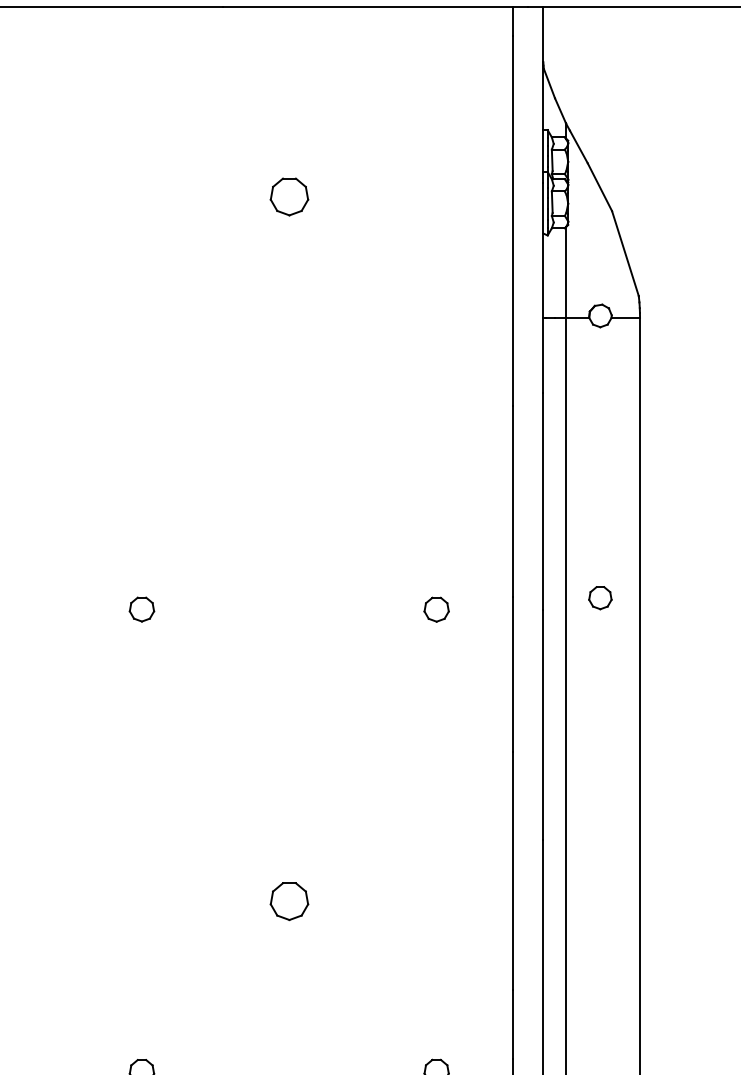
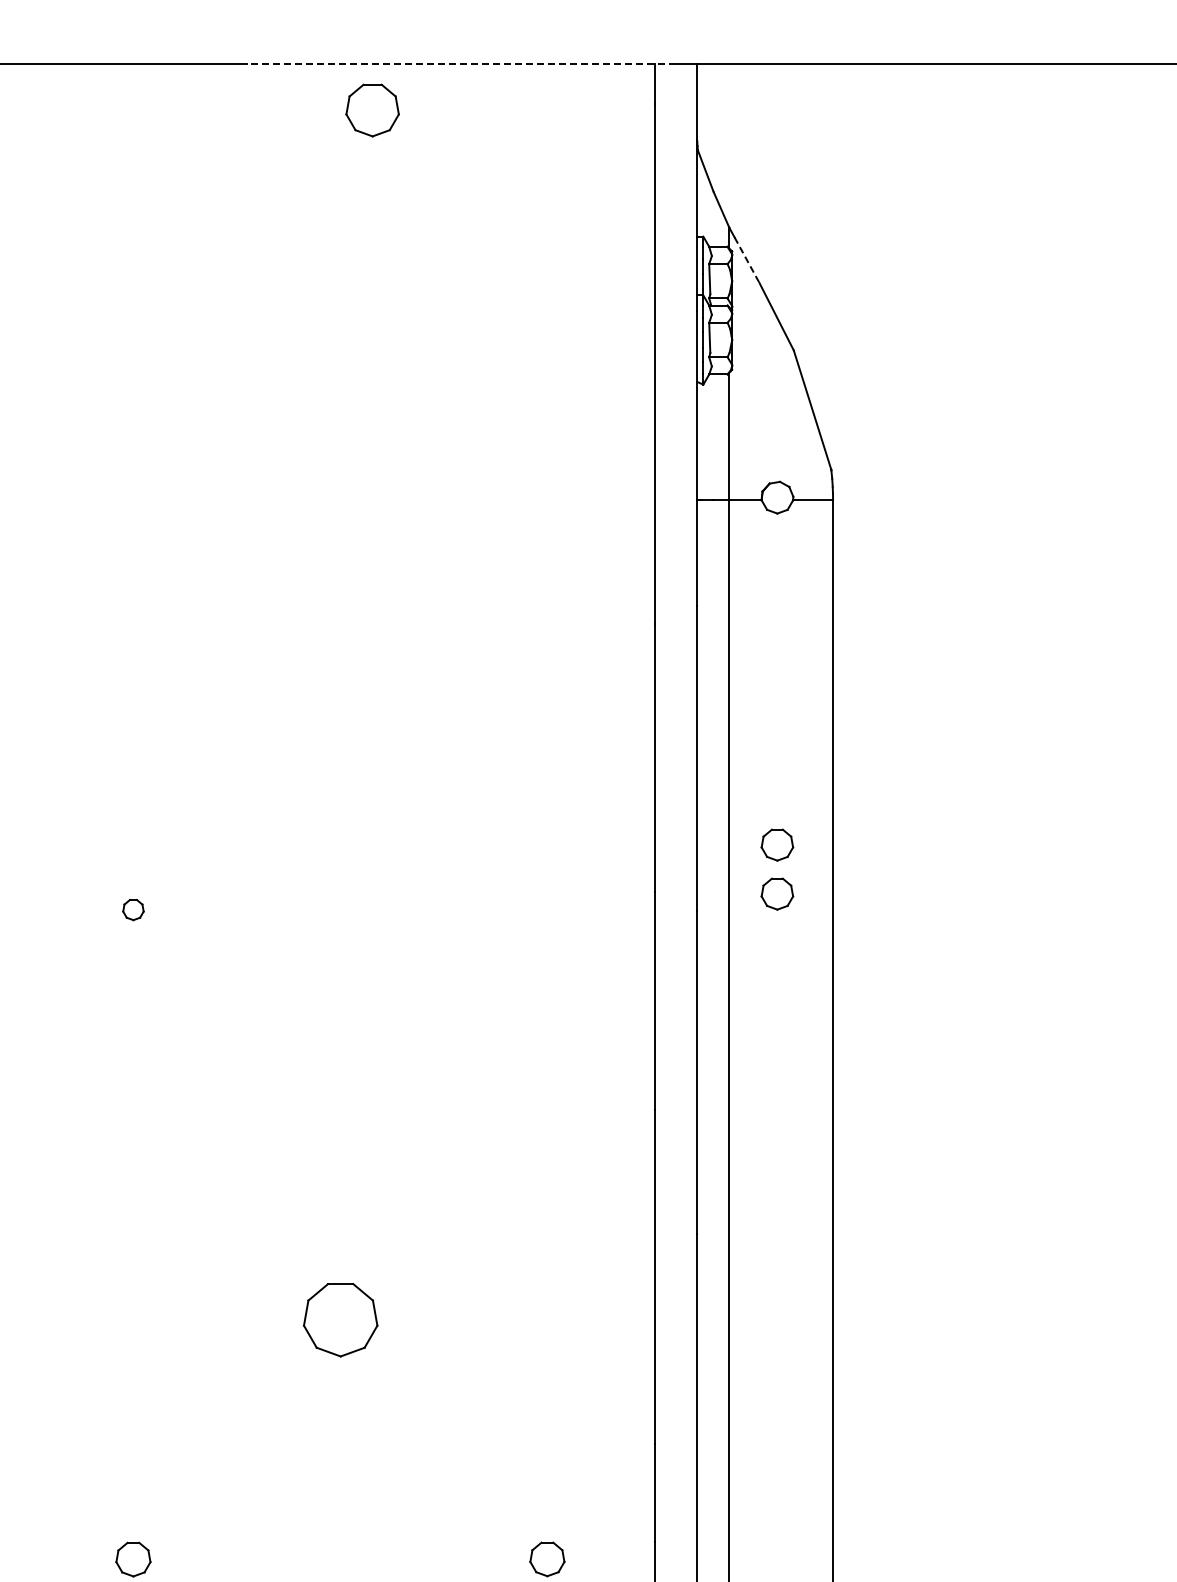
line: (375, 6) -> (461, 63), solid -> dashed
line: (579, 147) -> (747, 260), solid -> dashed
part: (289, 196) -> (372, 110), moved
part: (600, 562) -> (777, 844), added
part: (142, 609) -> (133, 909), size x0.6
part: (436, 609) -> (547, 910), removed
part: (289, 901) -> (340, 1320), size x1.4

